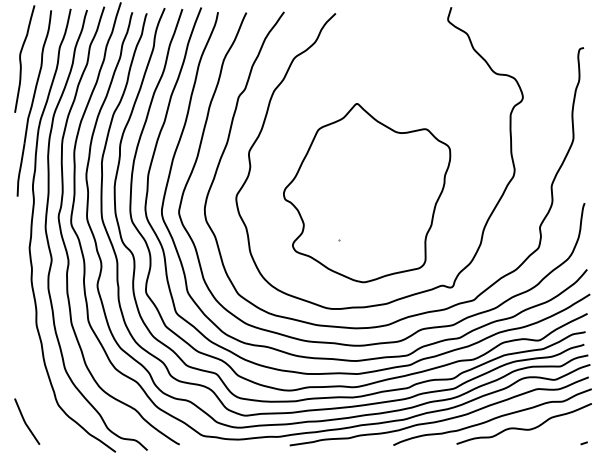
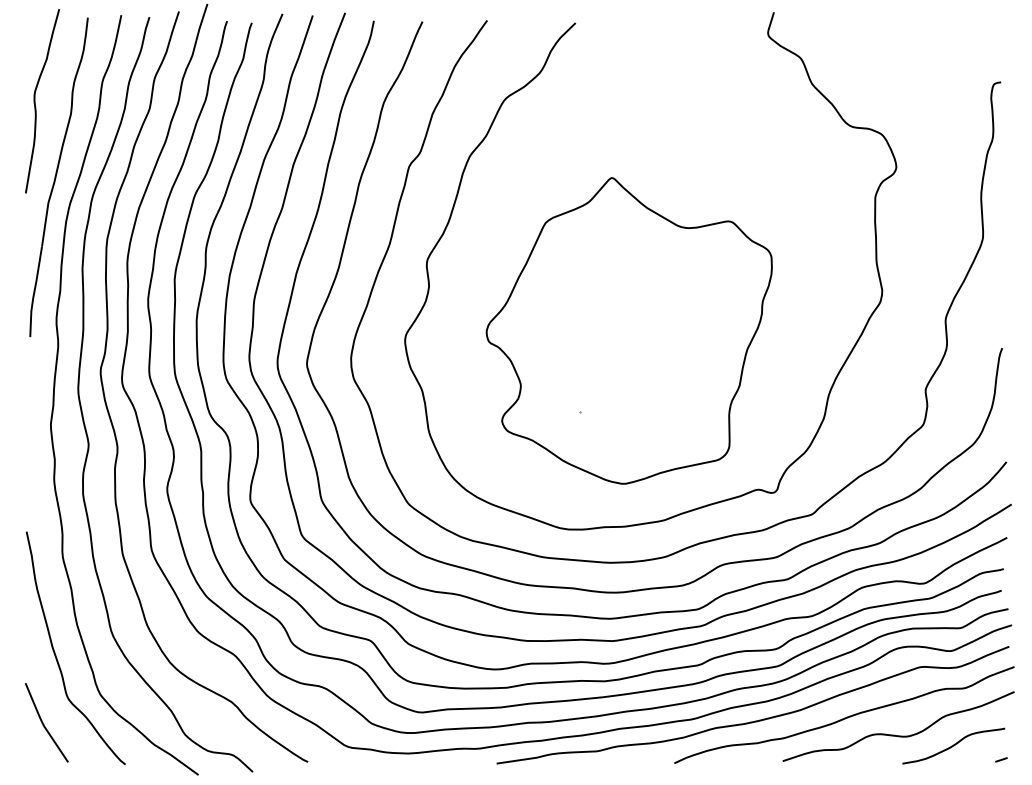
curve: (33, 382) -> (57, 655), added
curve: (556, 435) -> (953, 746), added

